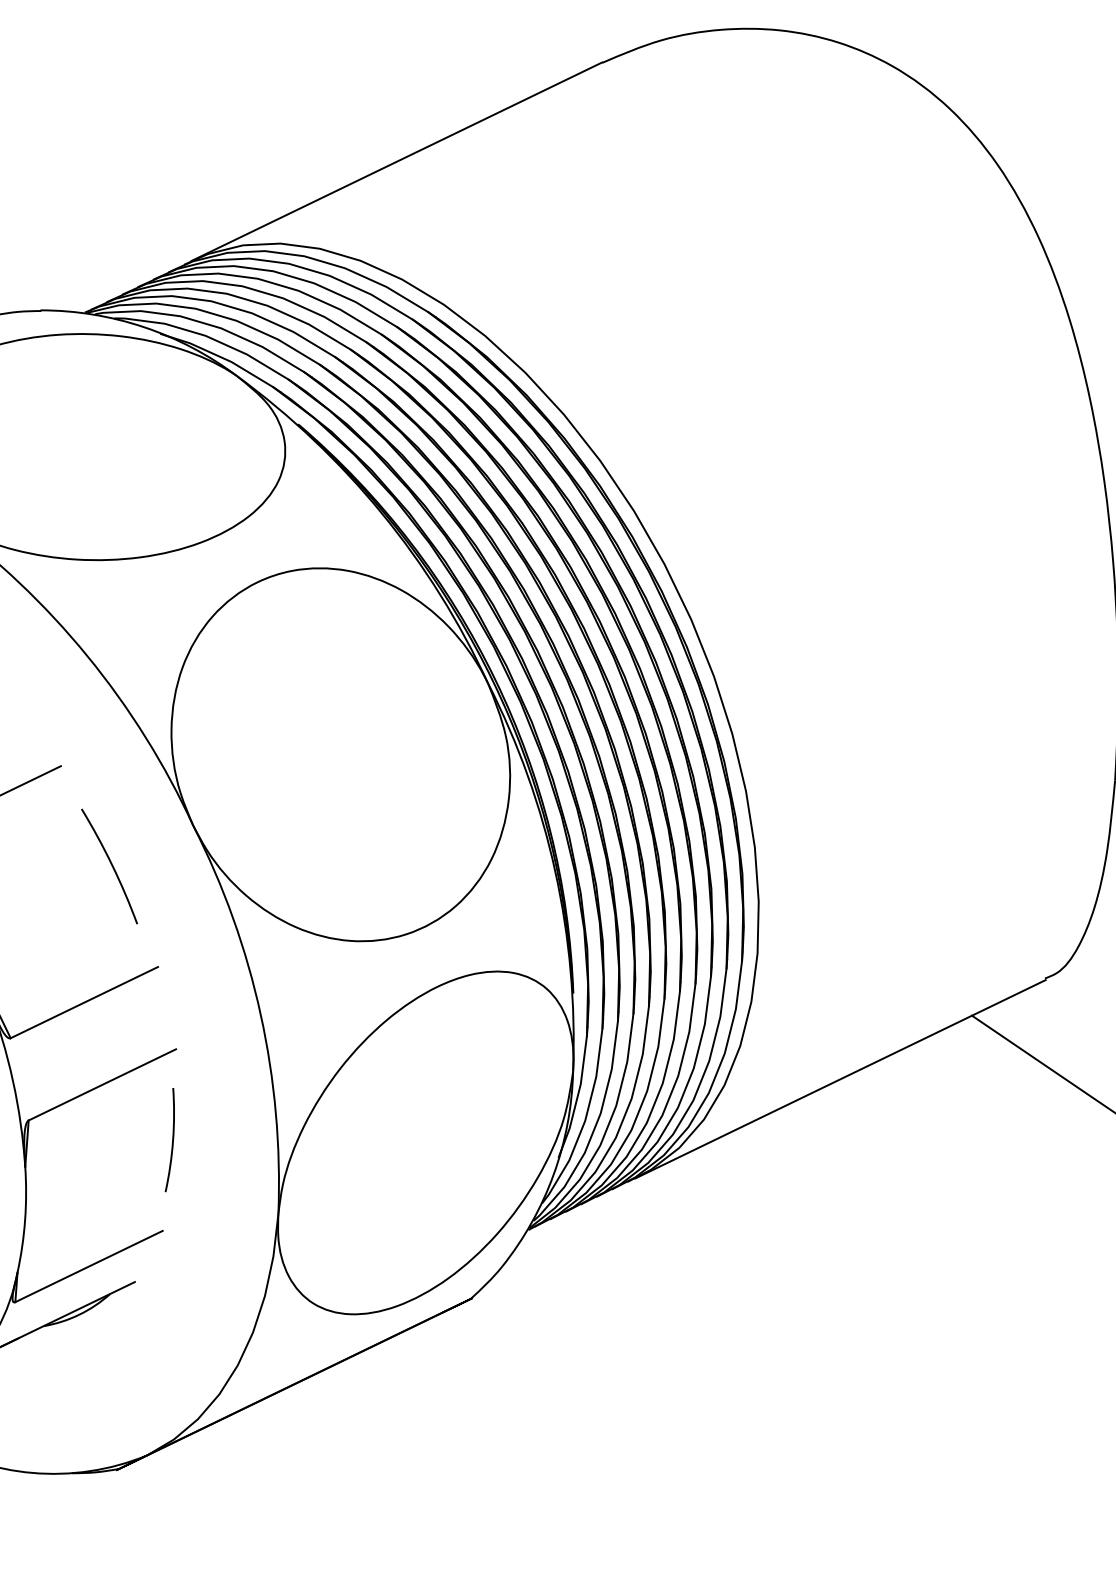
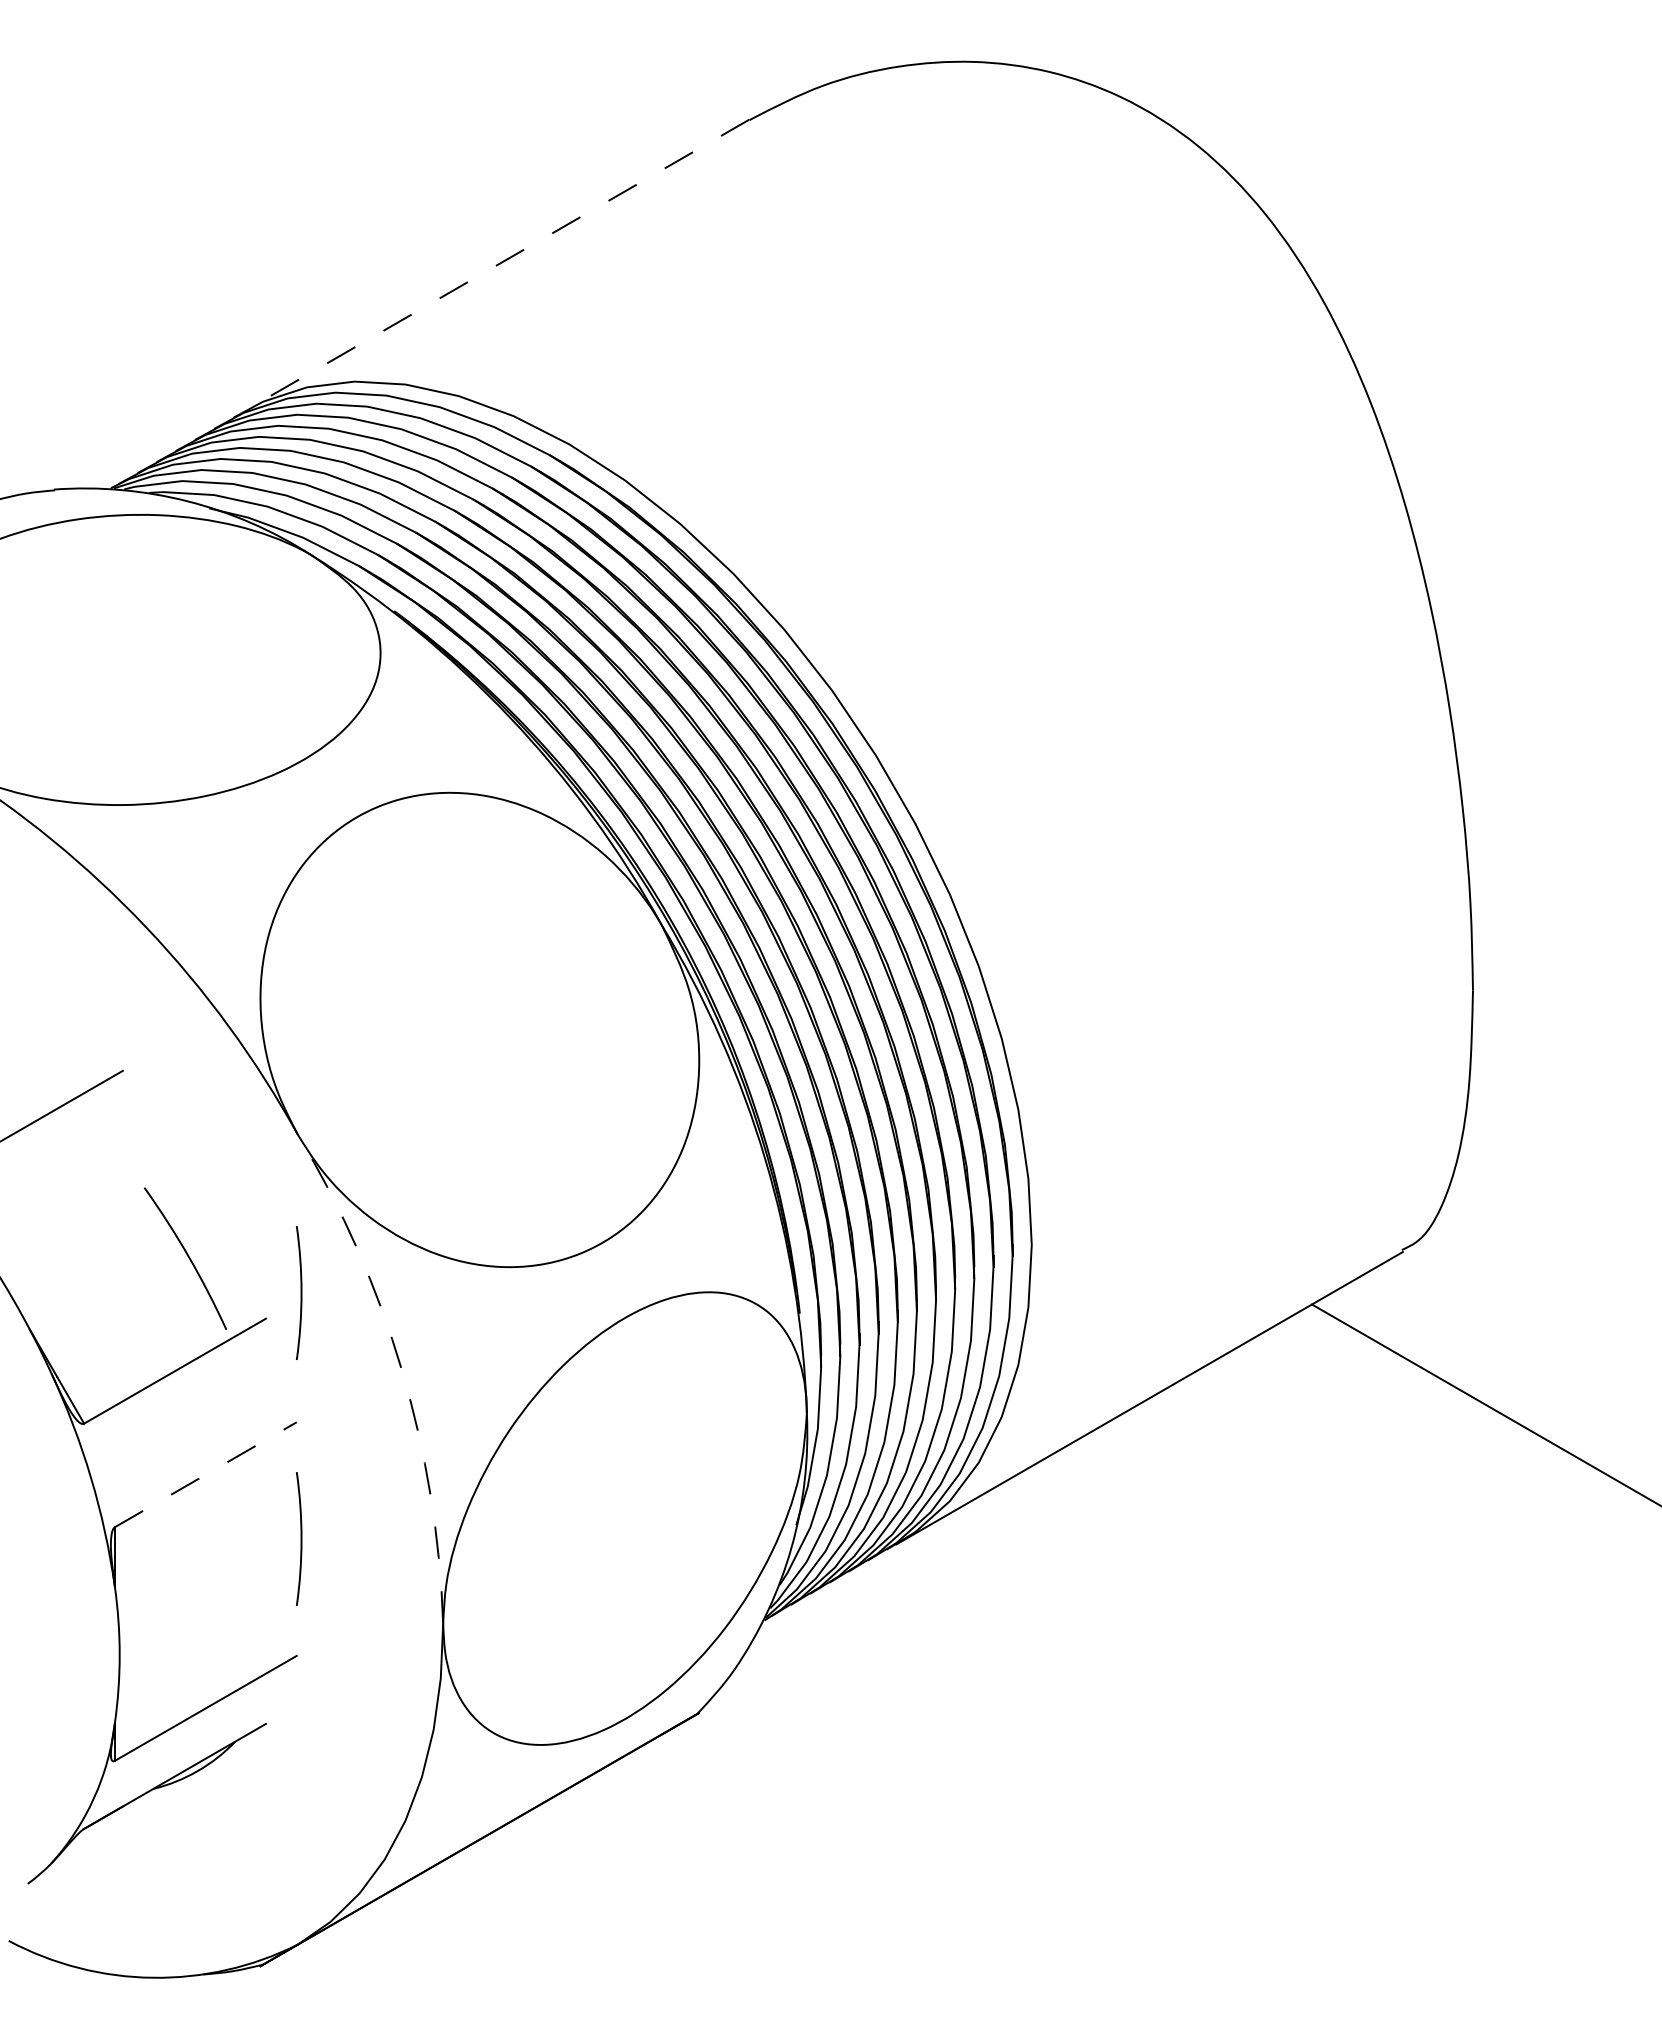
line: (396, 162) -> (495, 266), solid -> dashed
arc: (111, 864) -> (187, 1256), moved
arc: (186, 948) -> (300, 1292), added
arc: (260, 1014) -> (401, 1369), solid -> dashed
line: (102, 1084) -> (205, 1474), solid -> dashed

